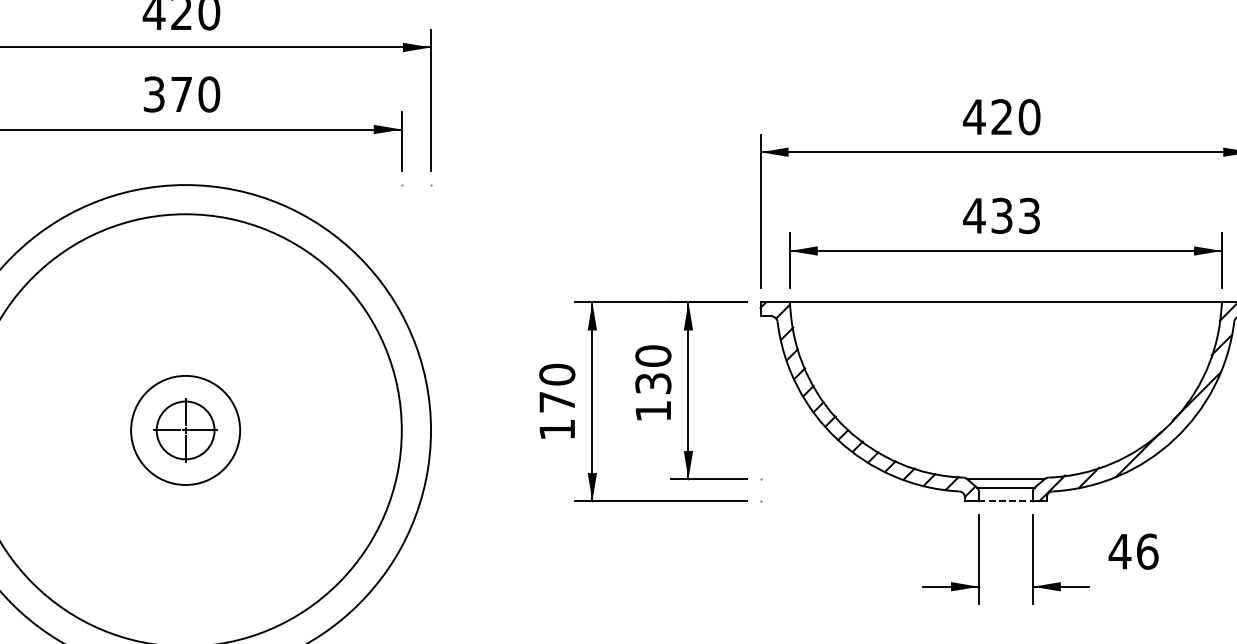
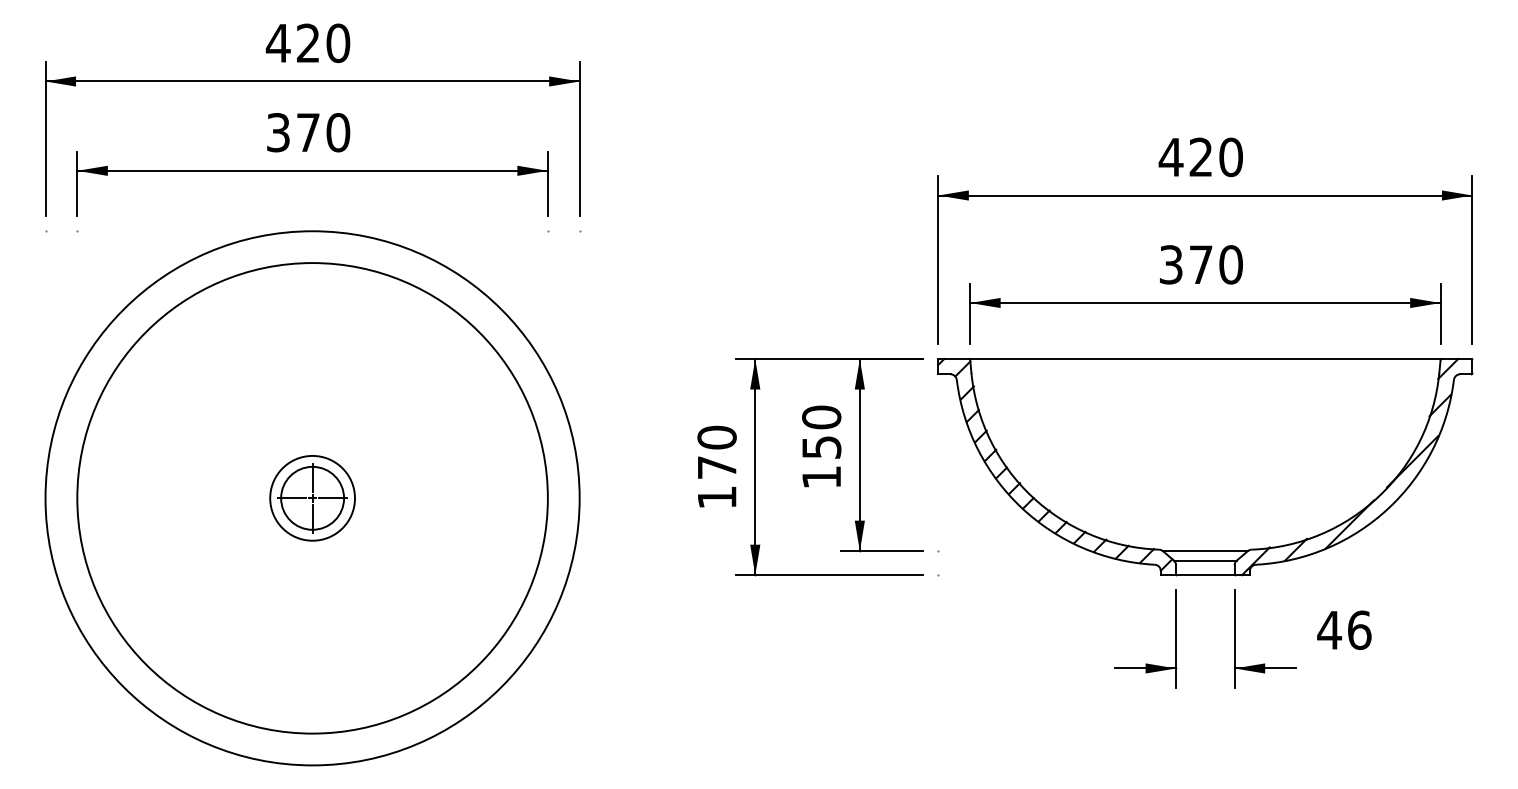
text: (1001, 215) -> (1200, 264), 433 -> 370
text: (653, 383) -> (821, 447), 130 -> 150
circle: (185, 429) -> (312, 497), size x0.71
line: (1006, 501) -> (1205, 575), dashed -> solid

